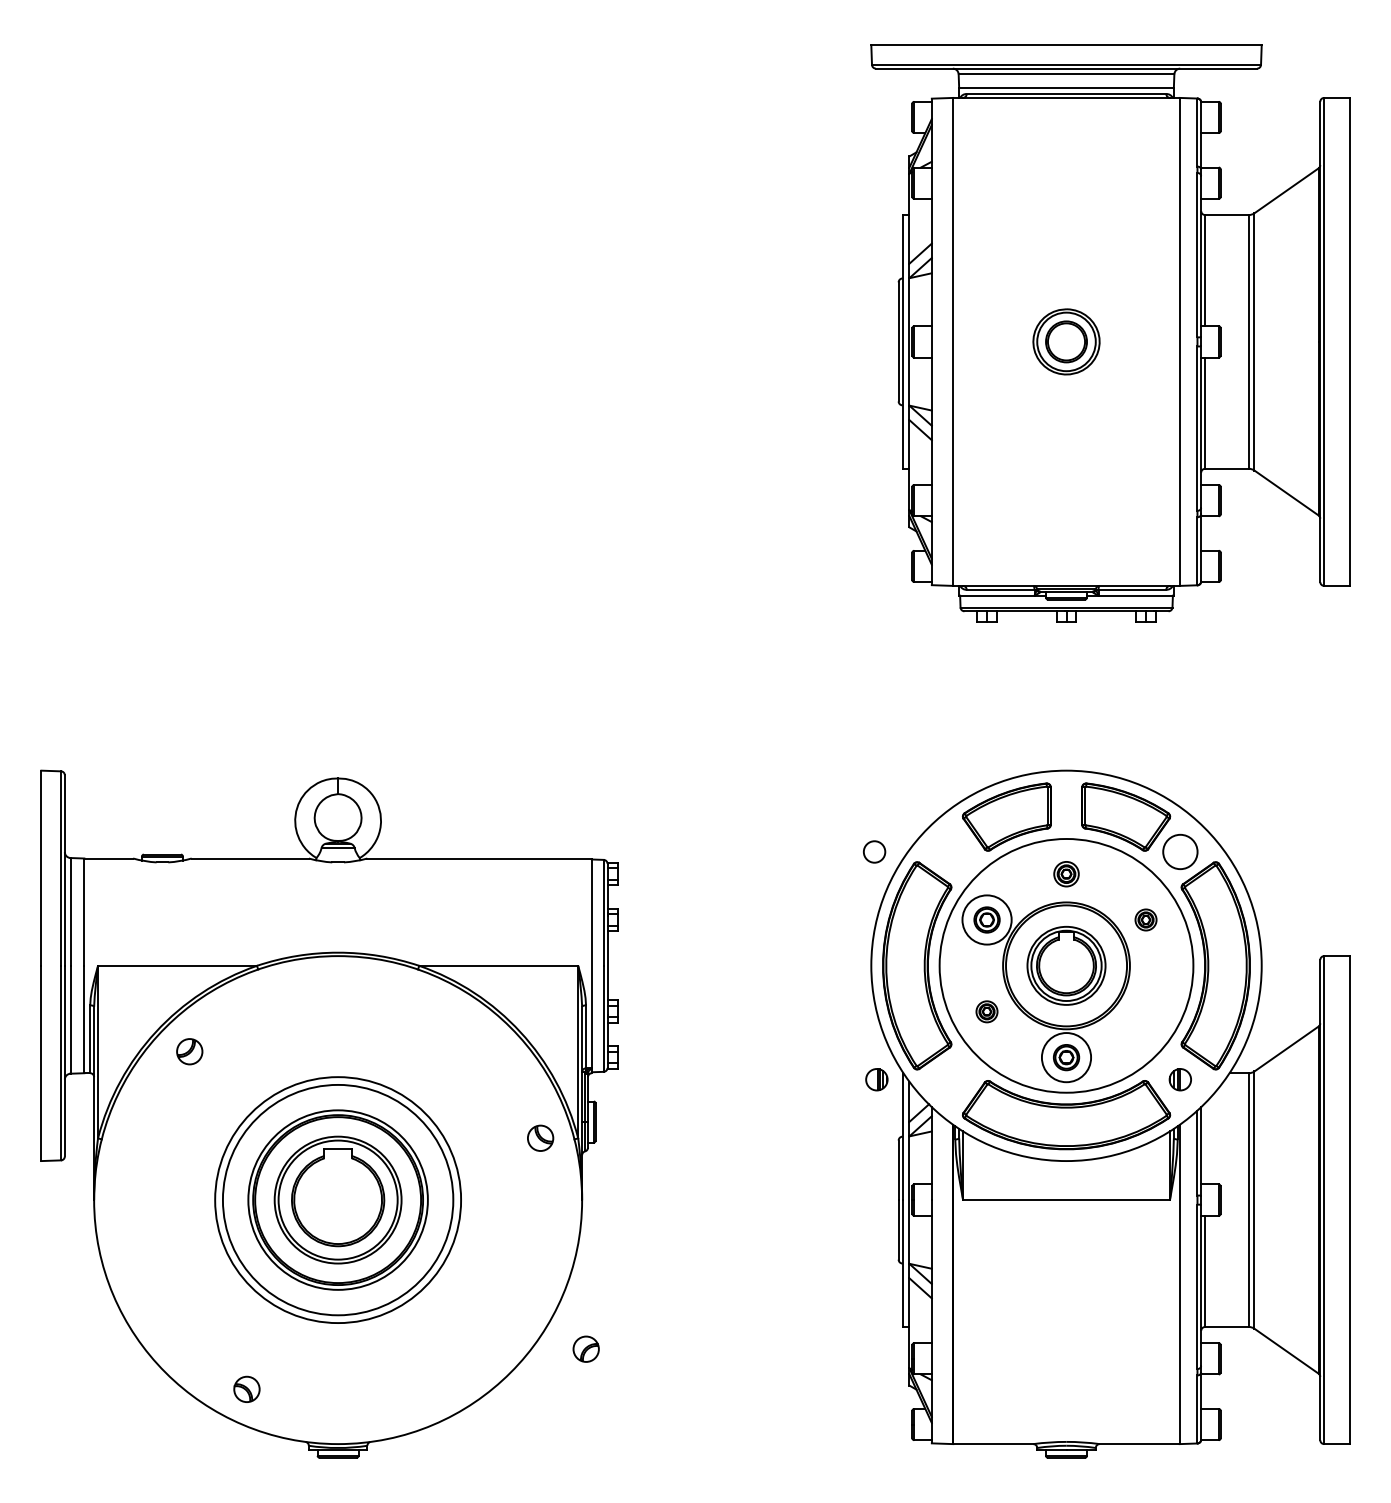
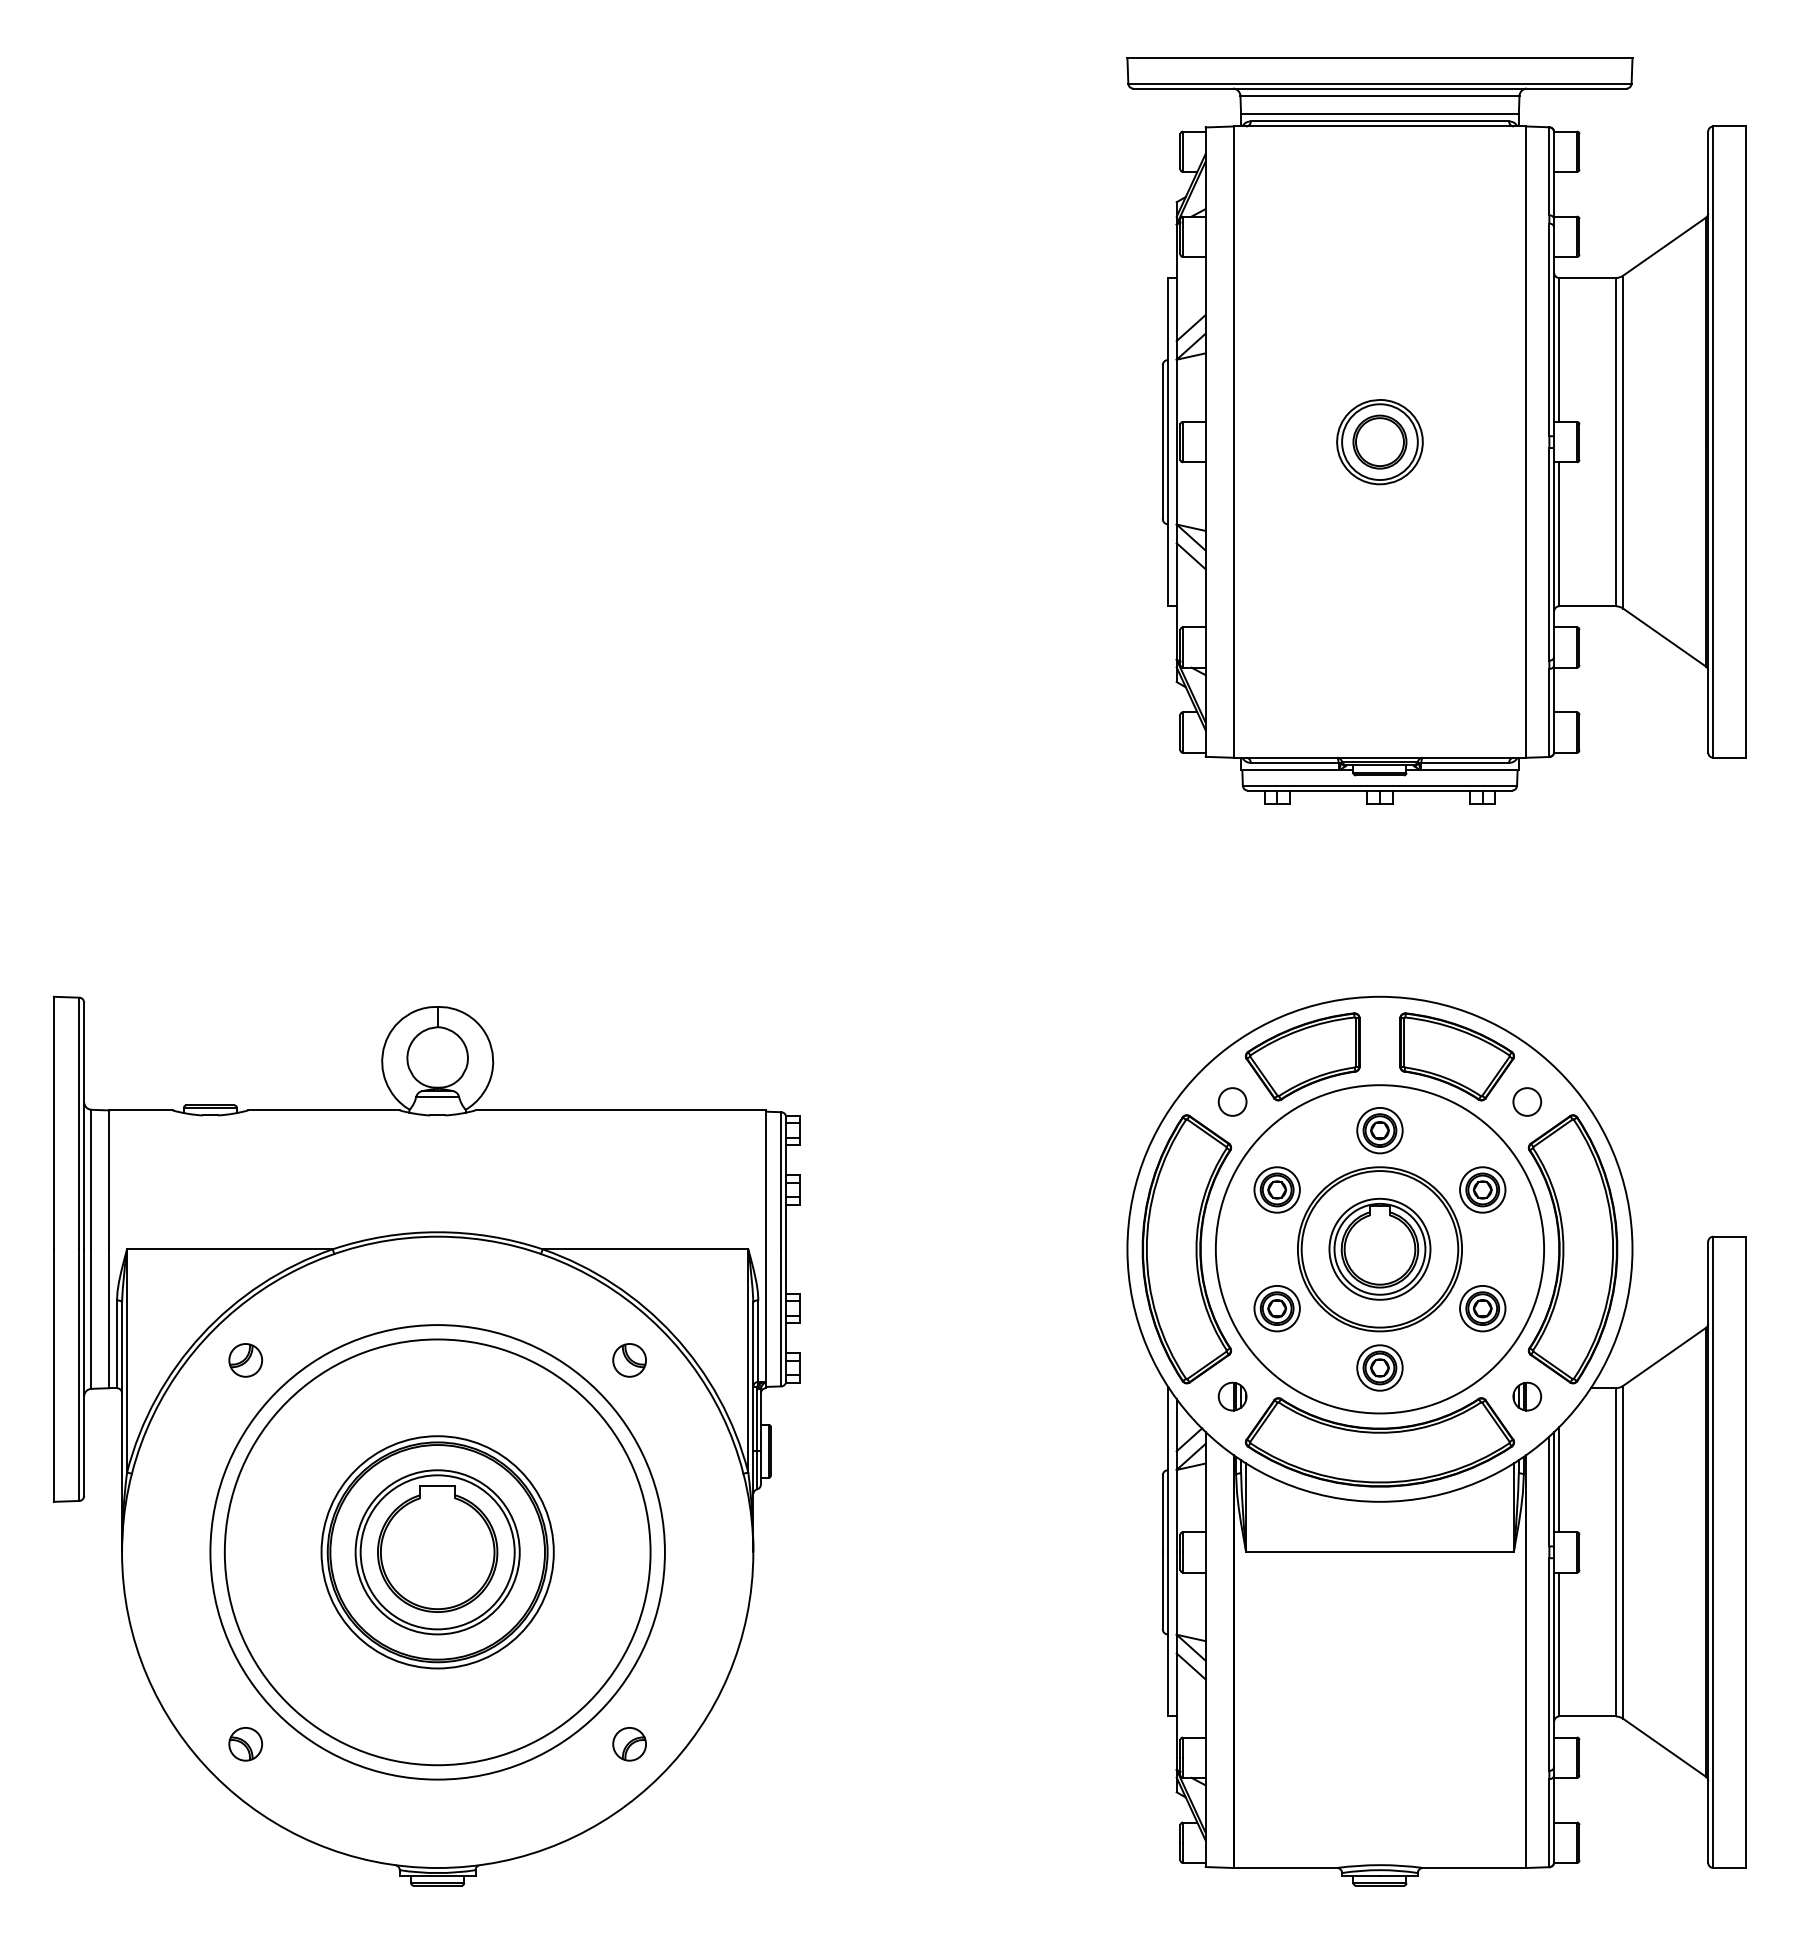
circle: (874, 851) -> (1232, 1101), moved
circle: (1180, 851) -> (1527, 1101), size x0.62
part: (1066, 874) -> (1379, 1130), size x1.43
circle: (986, 919) -> (1276, 1189), size x0.71
part: (1145, 919) -> (1482, 1189), size x1.67
part: (986, 1011) -> (1276, 1308), size x1.67
part: (1145, 1011) -> (1482, 1308), added
circle: (1066, 1057) -> (1379, 1367), size x0.71
part: (876, 1079) -> (1232, 1396), moved
part: (540, 1138) -> (629, 1360), moved
line: (1205, 1143) -> (1559, 1479), added
circle: (337, 1200) -> (437, 1552), size x1.43
circle: (337, 1200) -> (437, 1552), size x1.43
part: (586, 1349) -> (629, 1744), moved
part: (246, 1389) -> (245, 1744), moved

